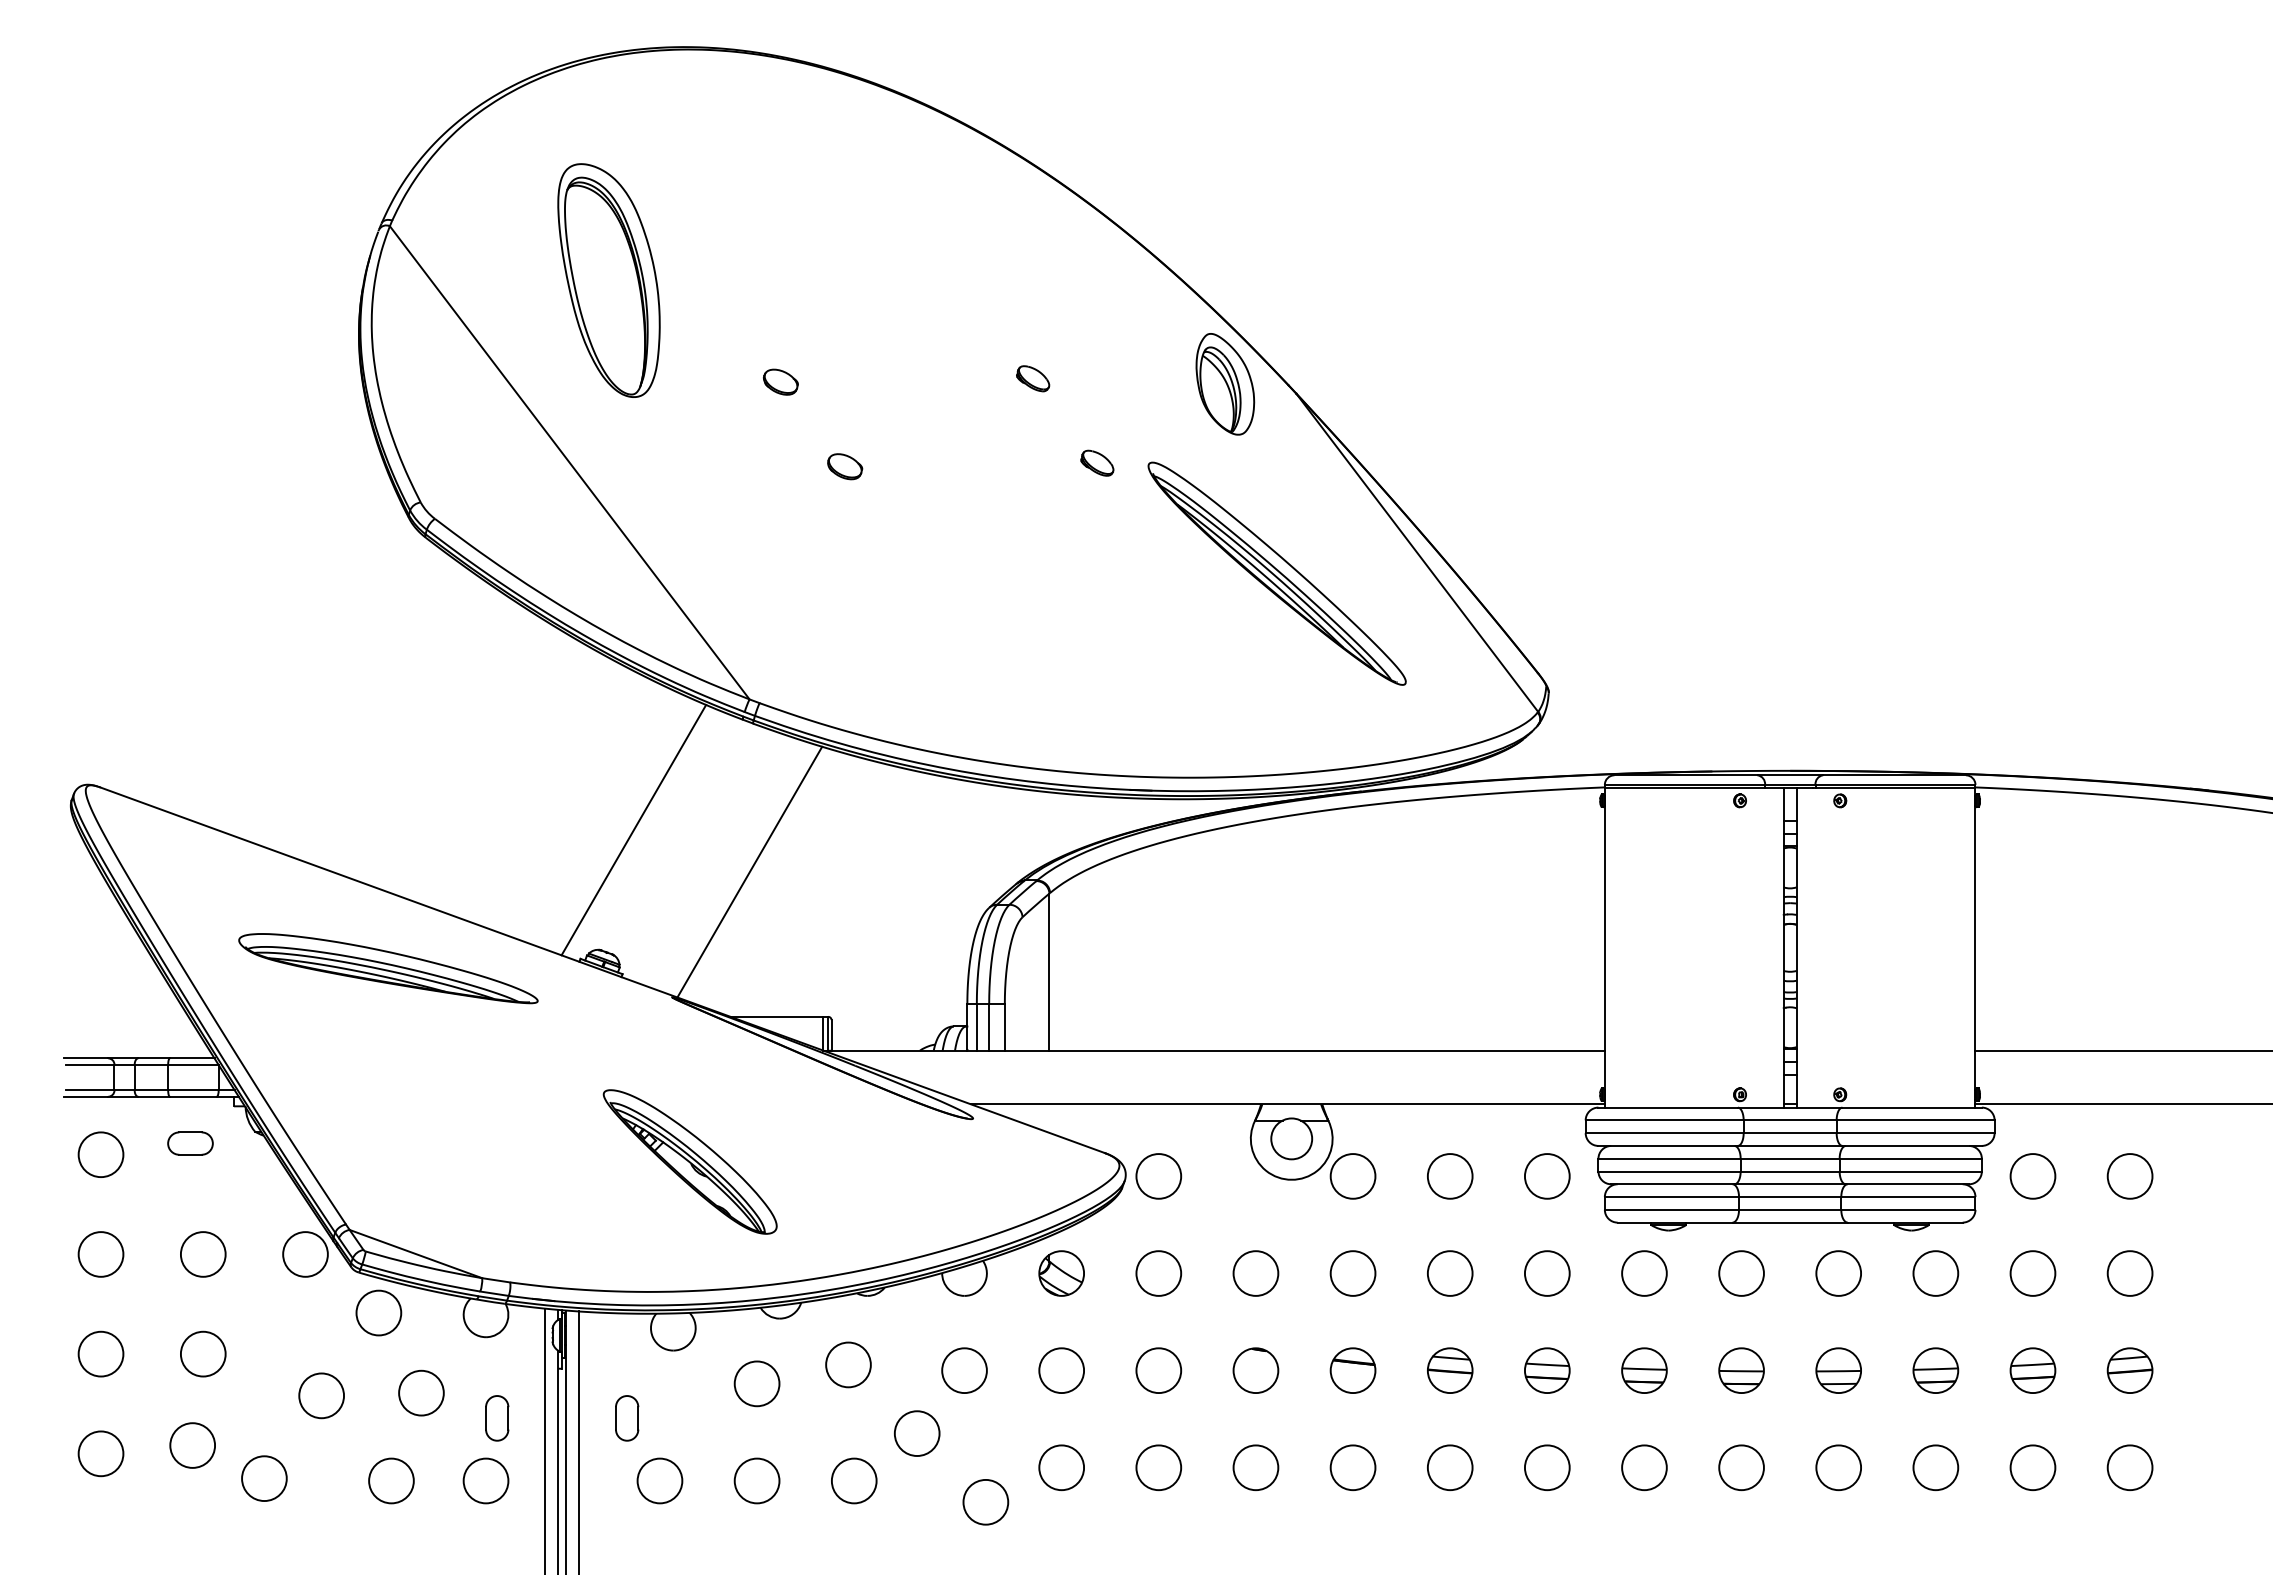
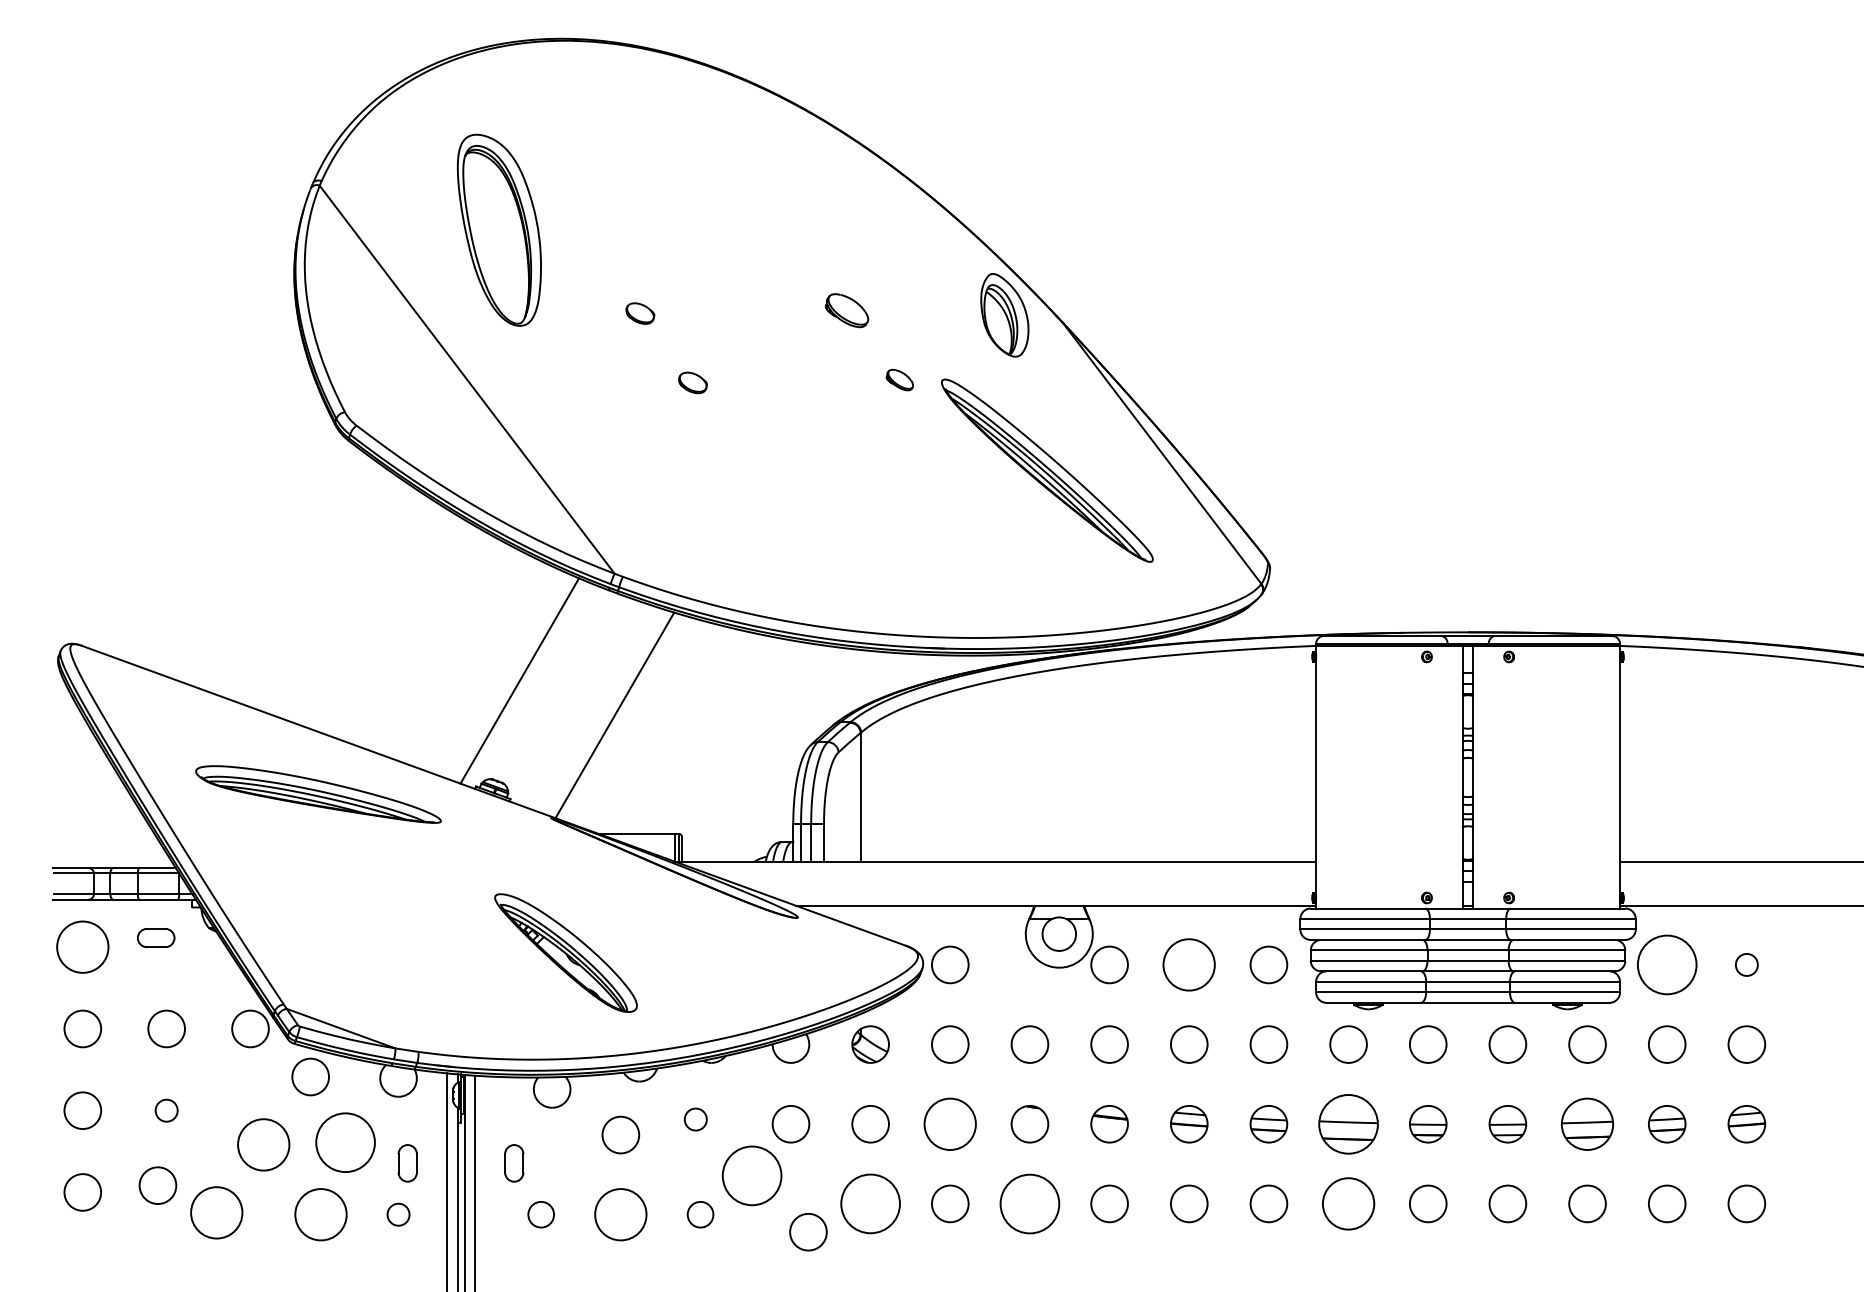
part: (1033, 378) -> (847, 310), size x1.6
circle: (100, 1154) -> (82, 946), size x1.4
circle: (1450, 1176) -> (1189, 965), size x1.4
circle: (2032, 1176) -> (1666, 965), size x1.6
circle: (2129, 1176) -> (1746, 965), size x0.6
circle: (202, 1353) -> (166, 1110), size x0.6
circle: (848, 1364) -> (695, 1119), size x0.6
circle: (1158, 1370) -> (950, 1124), size x1.4
part: (1644, 1370) -> (1348, 1124), size x1.6
part: (1935, 1370) -> (1587, 1124), size x1.4
circle: (421, 1392) -> (345, 1142), size x1.6
circle: (321, 1395) -> (263, 1144), size x1.4
circle: (916, 1433) -> (751, 1175), size x1.6
circle: (1061, 1467) -> (870, 1203), size x1.6
circle: (1255, 1467) -> (1029, 1203), size x1.6
circle: (1644, 1467) -> (1348, 1203), size x1.4
circle: (264, 1478) -> (216, 1212), size x1.4
circle: (391, 1480) -> (321, 1214), size x1.4
circle: (485, 1480) -> (398, 1214), size x0.6
circle: (659, 1480) -> (540, 1214), size x0.7
circle: (756, 1480) -> (620, 1214), size x1.4
circle: (854, 1480) -> (700, 1214), size x0.7

